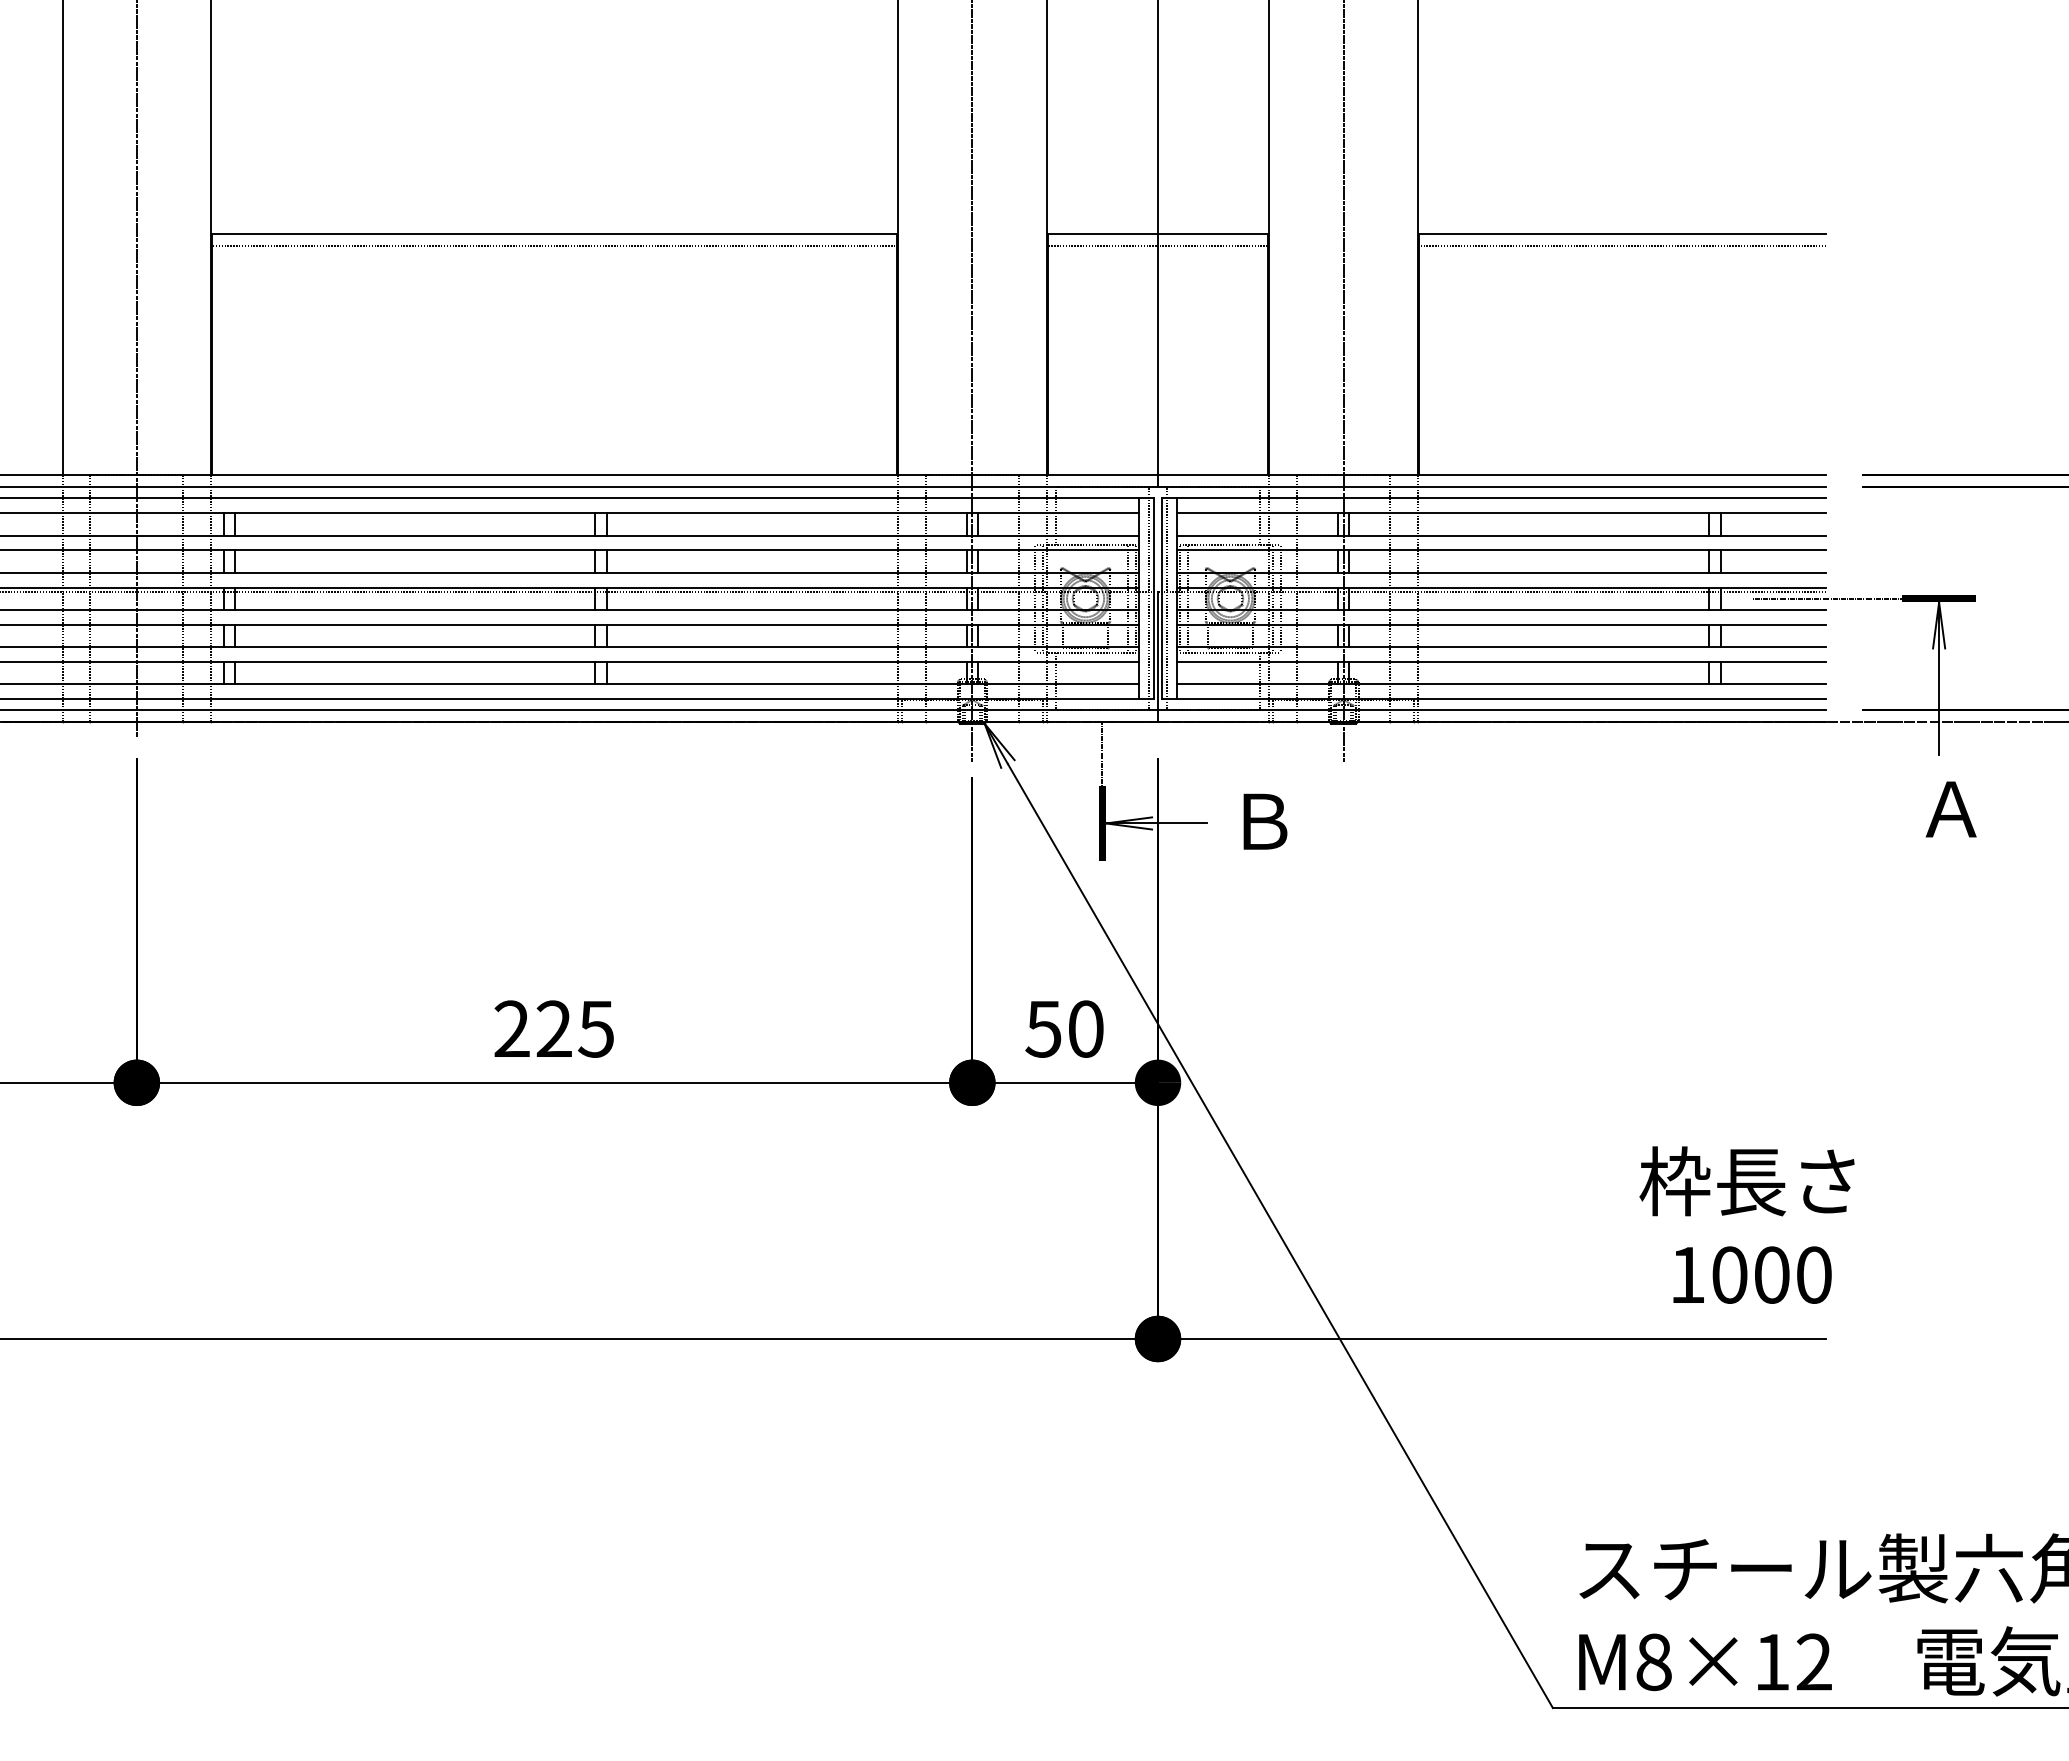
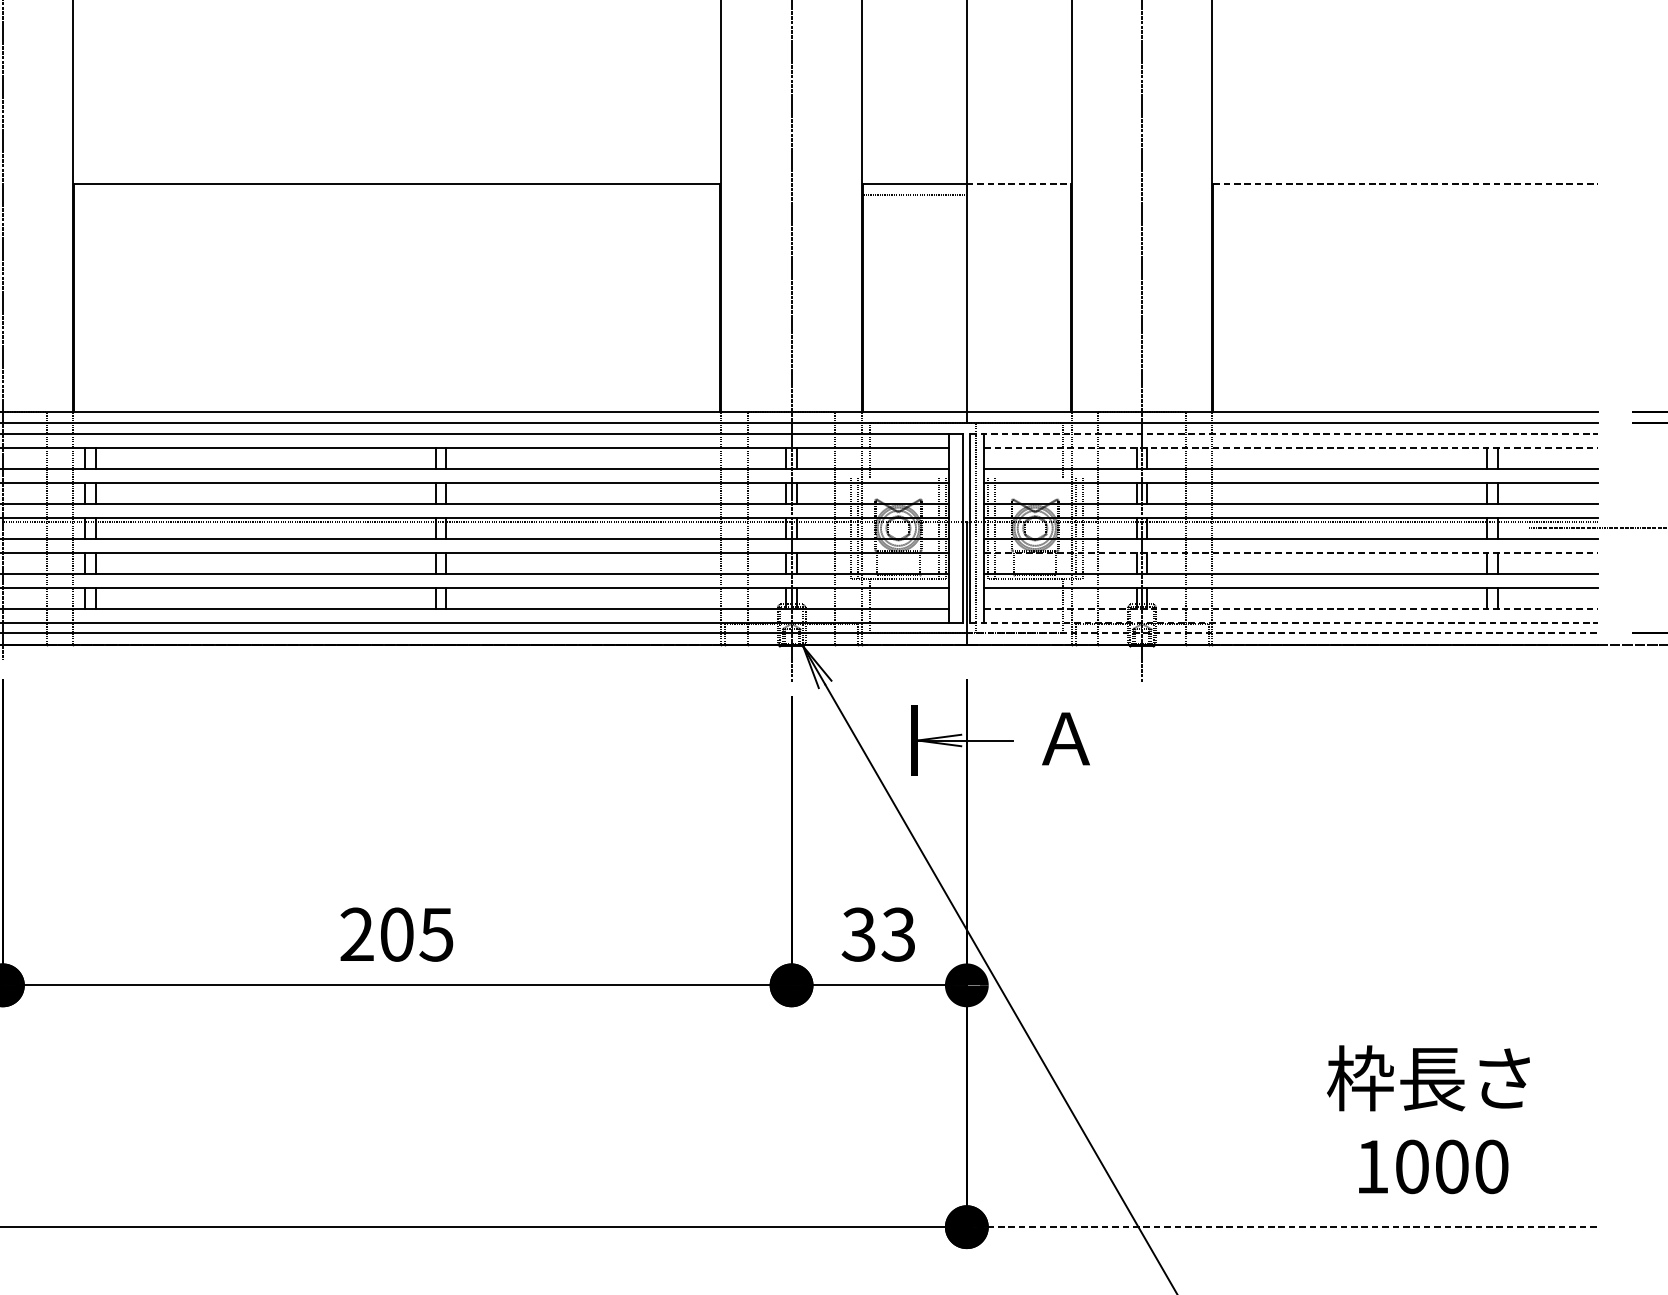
line: (1213, 234) -> (1019, 184), solid -> dashed
line: (1622, 234) -> (1405, 184), solid -> dashed
line: (553, 245) -> (396, 194), removed
line: (1213, 245) -> (1019, 194), removed
line: (1622, 245) -> (1405, 194), removed
line: (1494, 498) -> (1284, 433), solid -> dashed
line: (1501, 513) -> (1291, 447), solid -> dashed
line: (1085, 544) -> (898, 477), removed
line: (1230, 544) -> (1035, 477), removed
line: (1148, 598) -> (957, 528), removed
line: (1501, 624) -> (1291, 552), solid -> dashed
line: (1501, 684) -> (1291, 609), solid -> dashed
line: (1494, 698) -> (1284, 622), solid -> dashed
line: (1492, 710) -> (1282, 633), solid -> dashed
line: (1102, 753) -> (914, 674), removed
text: (1262, 821) -> (1065, 738), Ｂ -> Ａ
text: (553, 1028) -> (396, 934), 225 -> 205
text: (1064, 1028) -> (878, 934), 50 -> 33
text: (1746, 1224) -> (1427, 1119), moved
line: (1492, 1338) -> (1282, 1226), solid -> dashed

